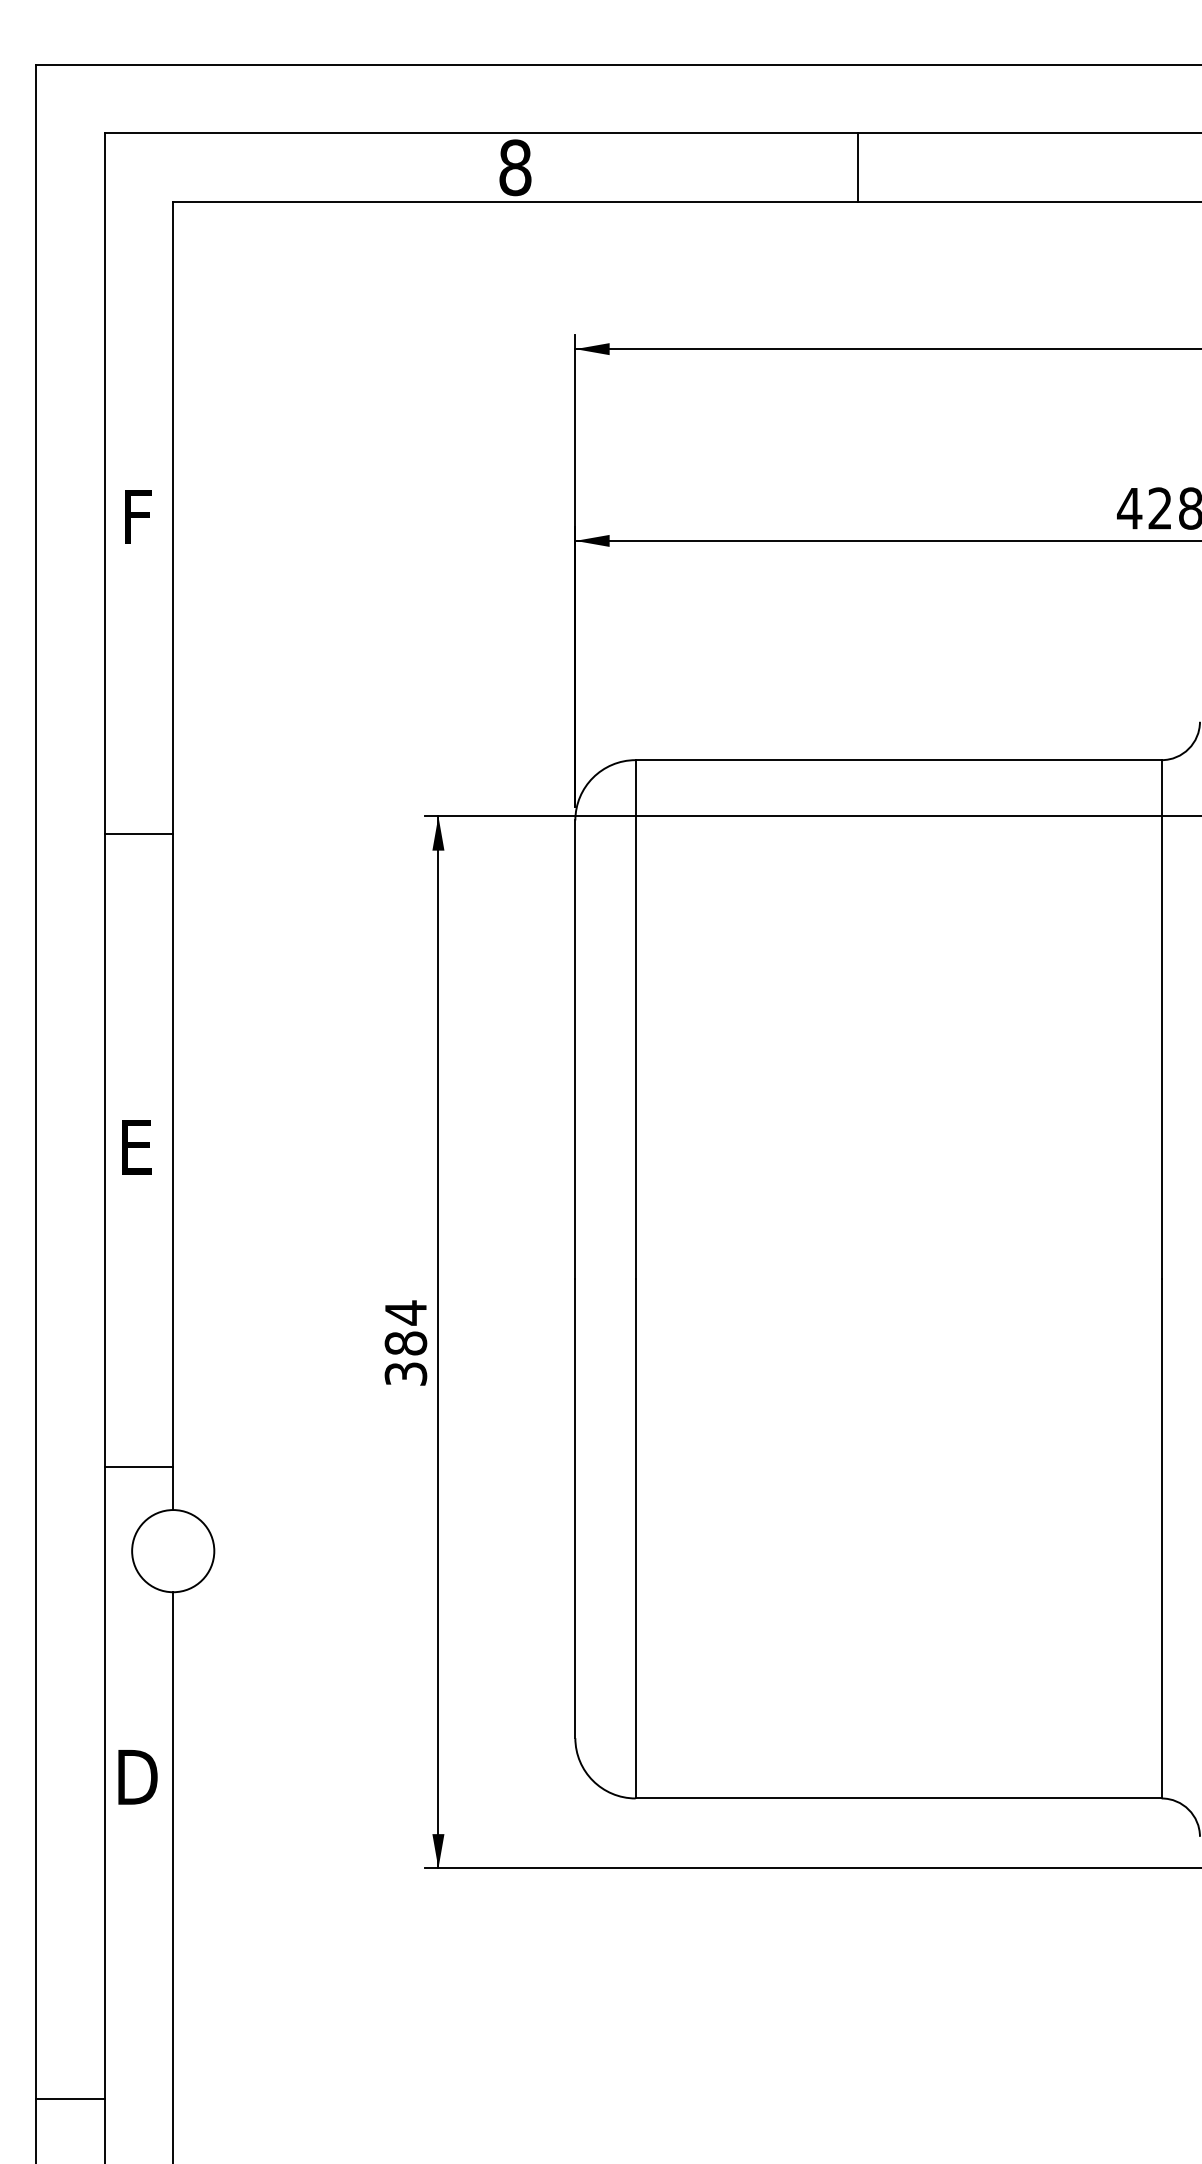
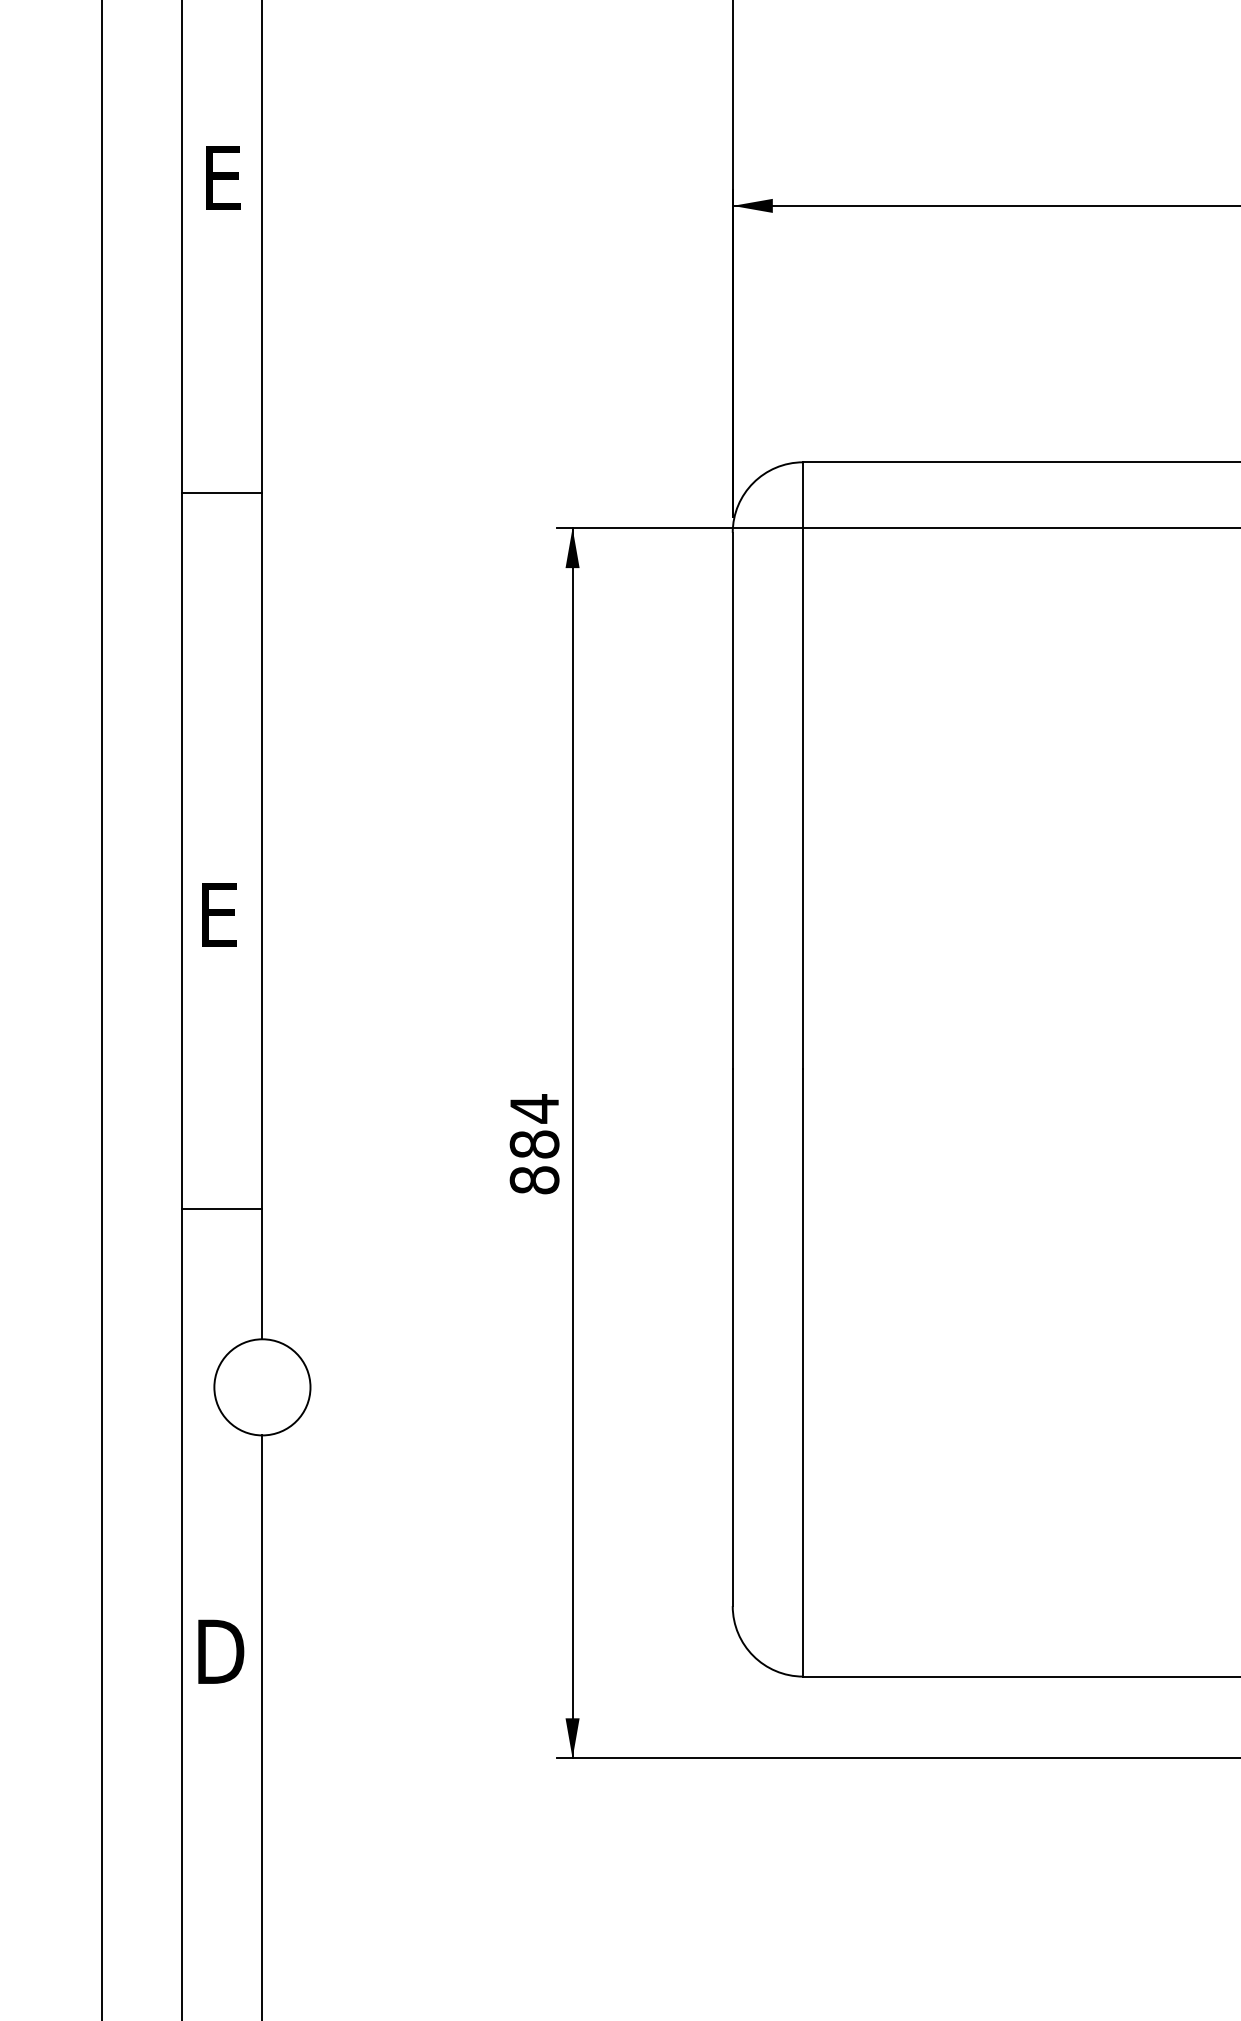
text: (142, 516) -> (226, 177), F -> E
line: (138, 834) -> (221, 493), moved
text: (405, 1373) -> (534, 1179), 384 -> 884
line: (138, 1466) -> (221, 1208), moved

